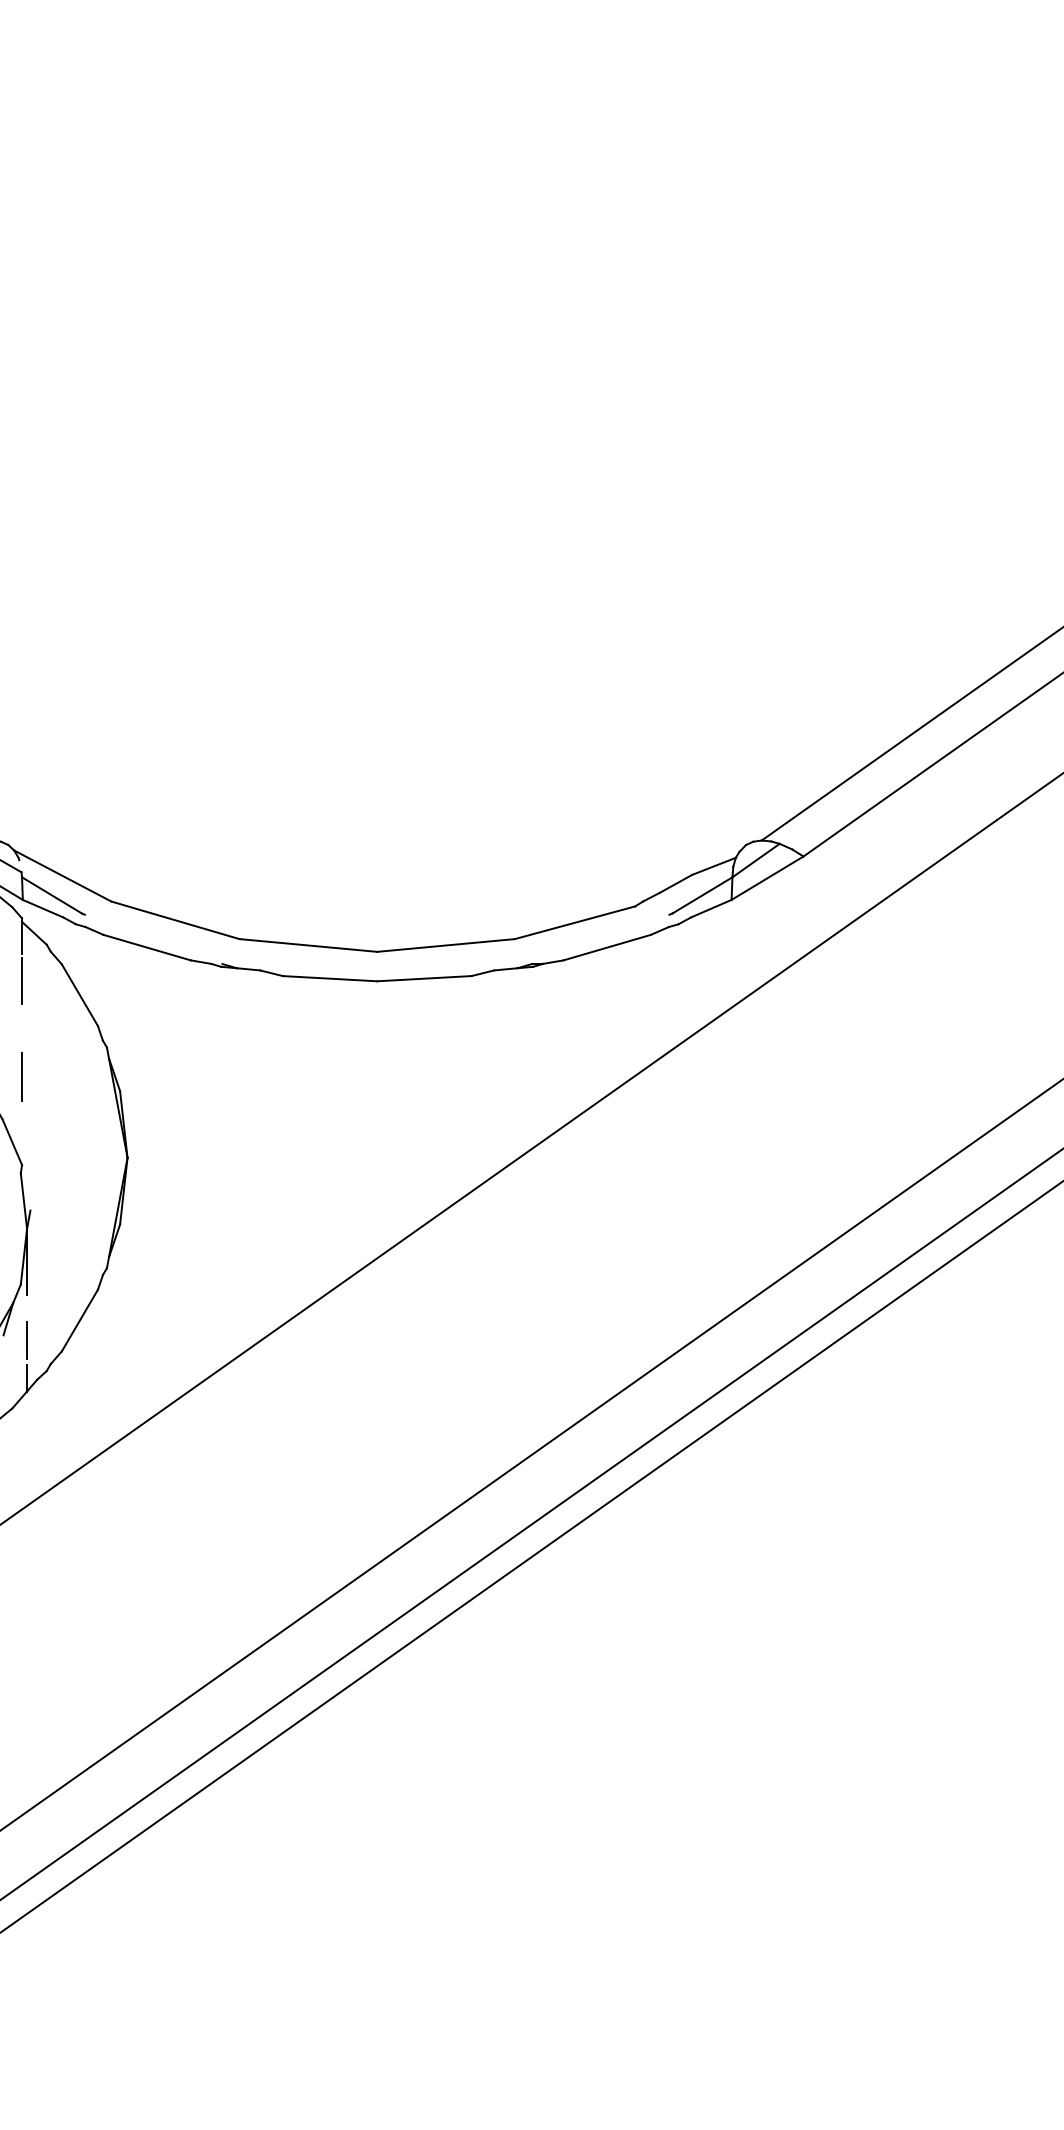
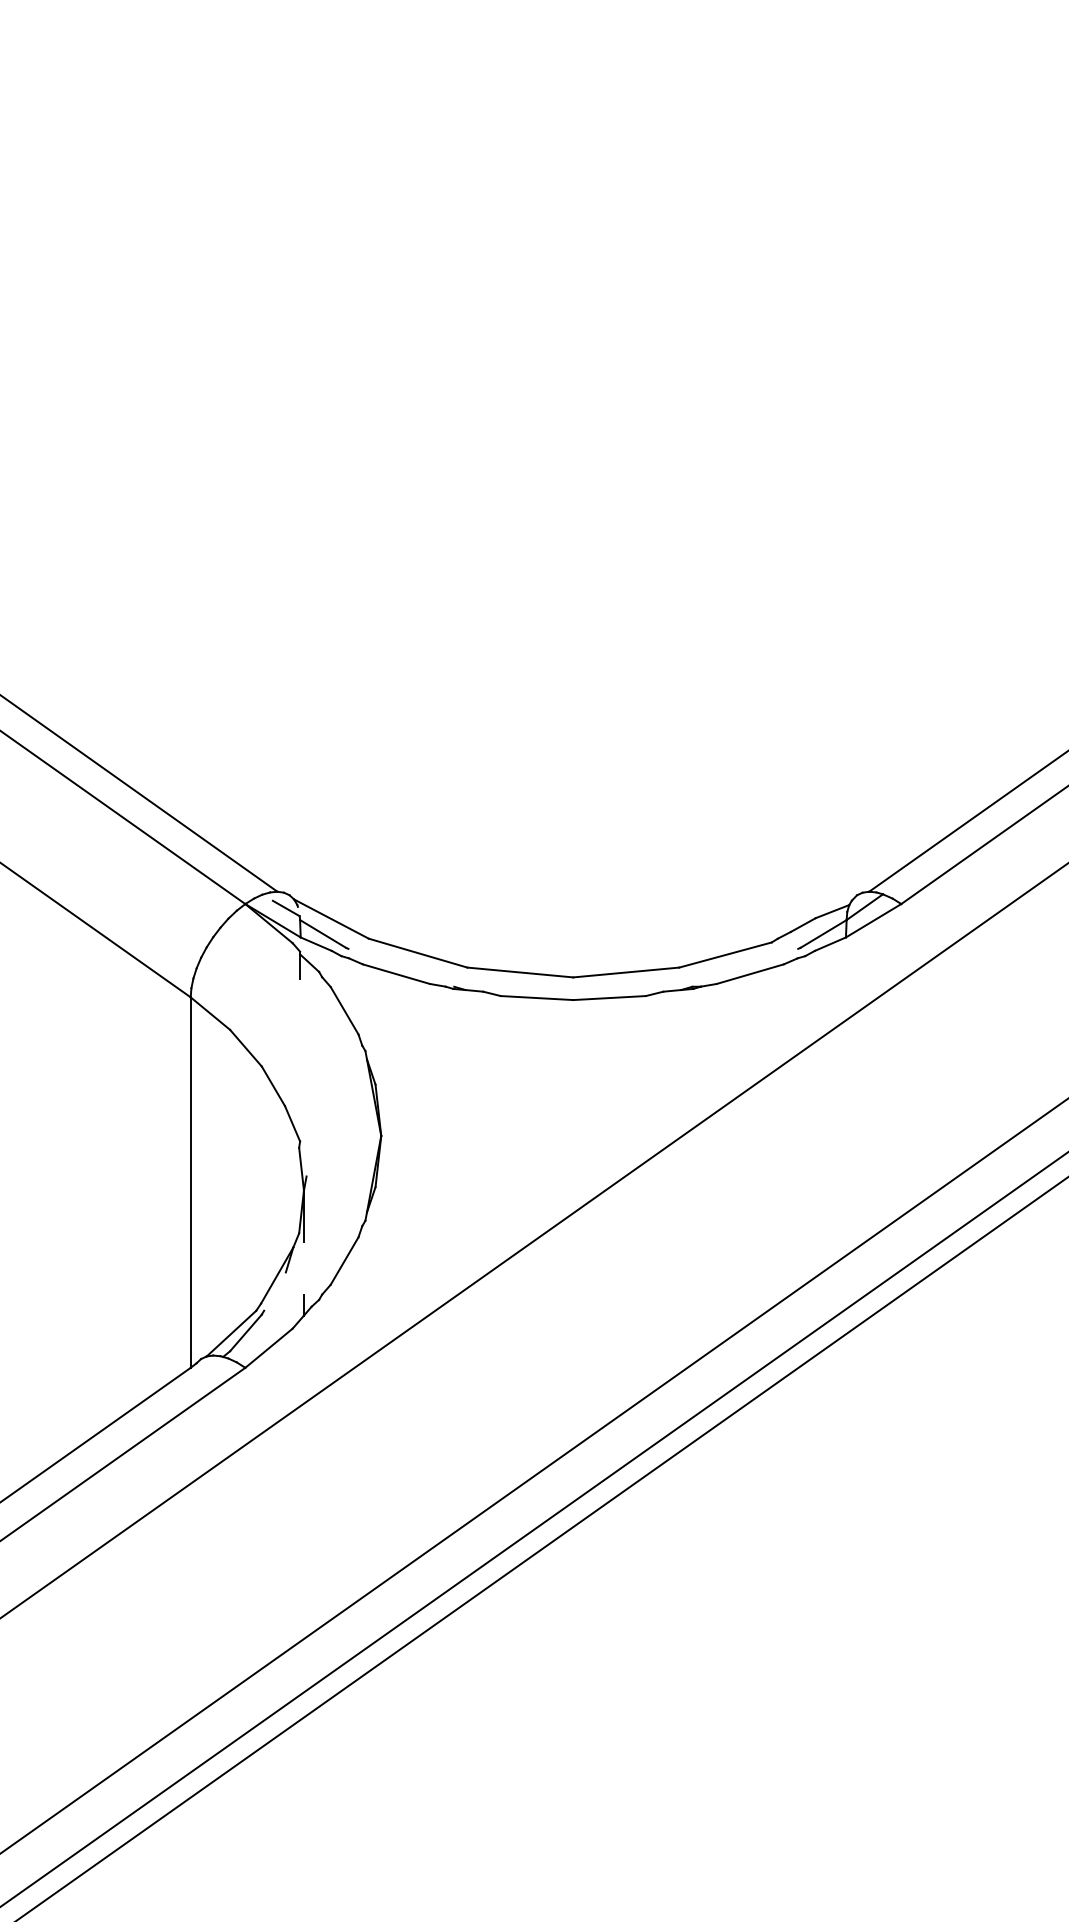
line: (22, 980) -> (300, 999), removed
line: (21, 1076) -> (299, 1073), removed
line: (26, 1340) -> (303, 1276), removed

